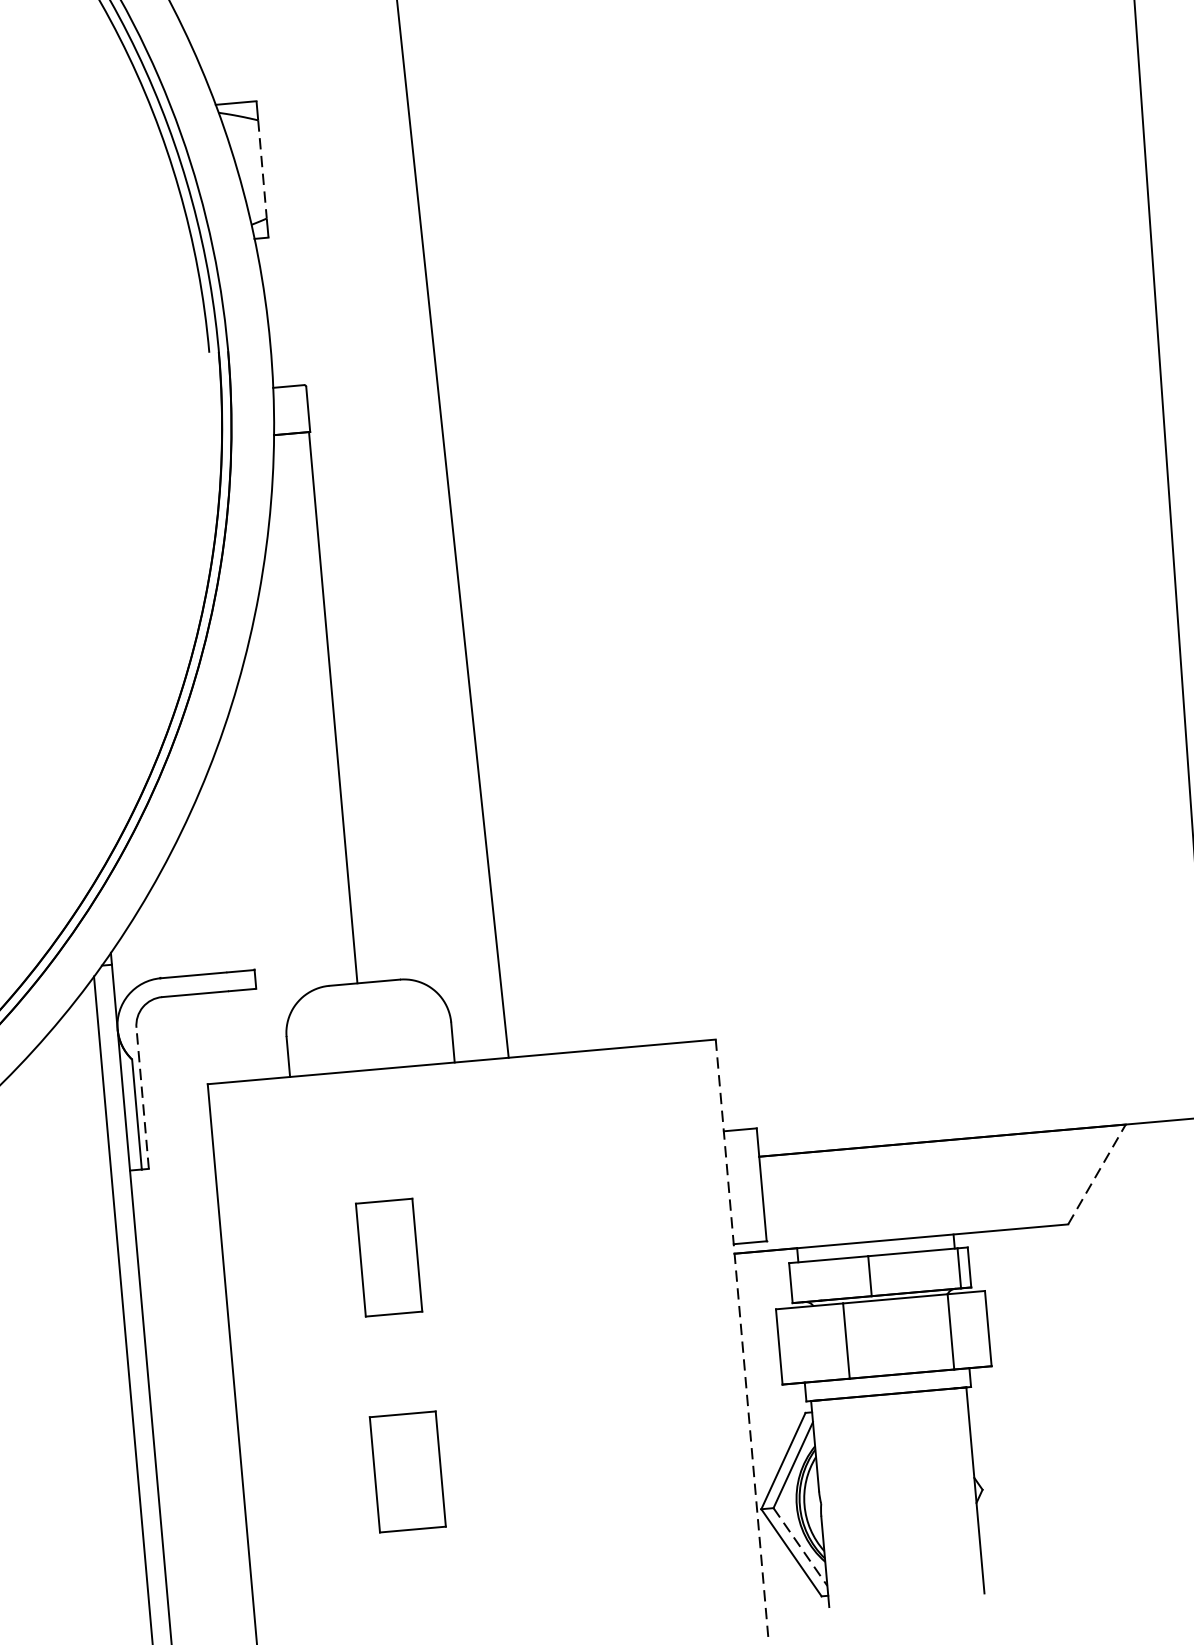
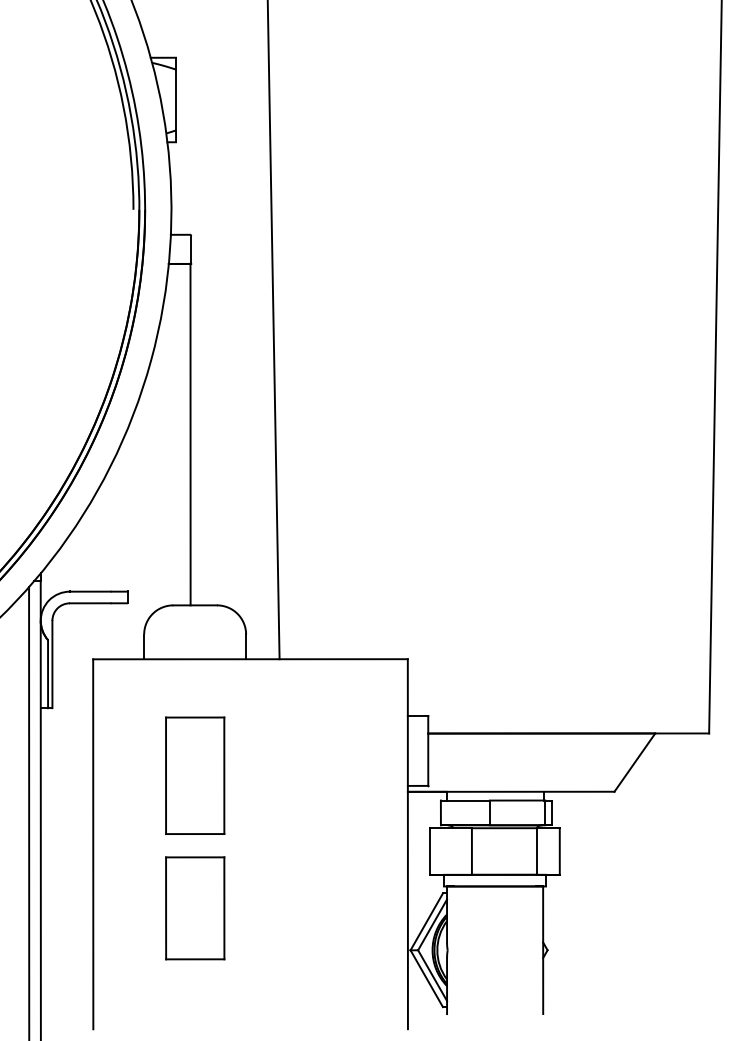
line: (263, 170) -> (176, 100), dashed -> solid
line: (142, 1098) -> (52, 664), dashed -> solid
line: (1096, 1174) -> (634, 762), dashed -> solid
part: (389, 1257) -> (195, 775), size x1.67
line: (741, 1338) -> (407, 844), dashed -> solid
part: (408, 1472) -> (195, 908), size x1.43
line: (800, 1548) -> (432, 976), dashed -> solid

